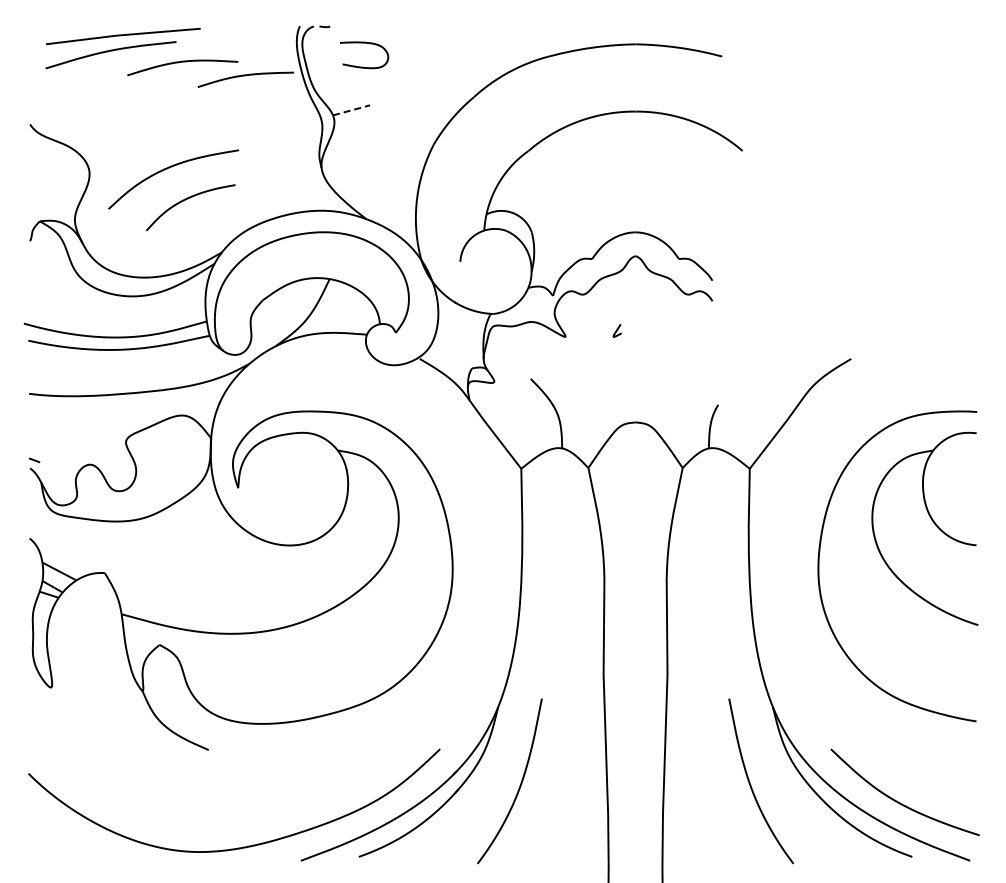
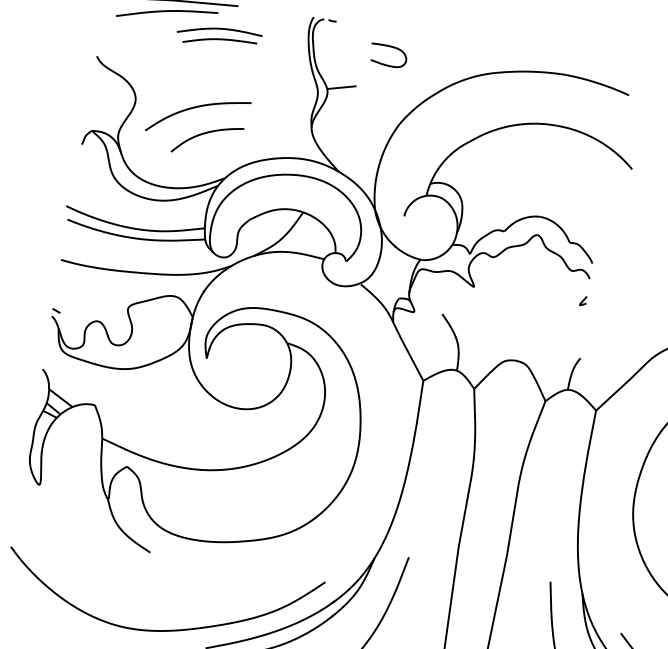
curve: (363, 66) -> (386, 64), moved
curve: (245, 76) -> (219, 40), moved
line: (352, 110) -> (342, 87), dashed -> solid
curve: (616, 330) -> (582, 300), moved

